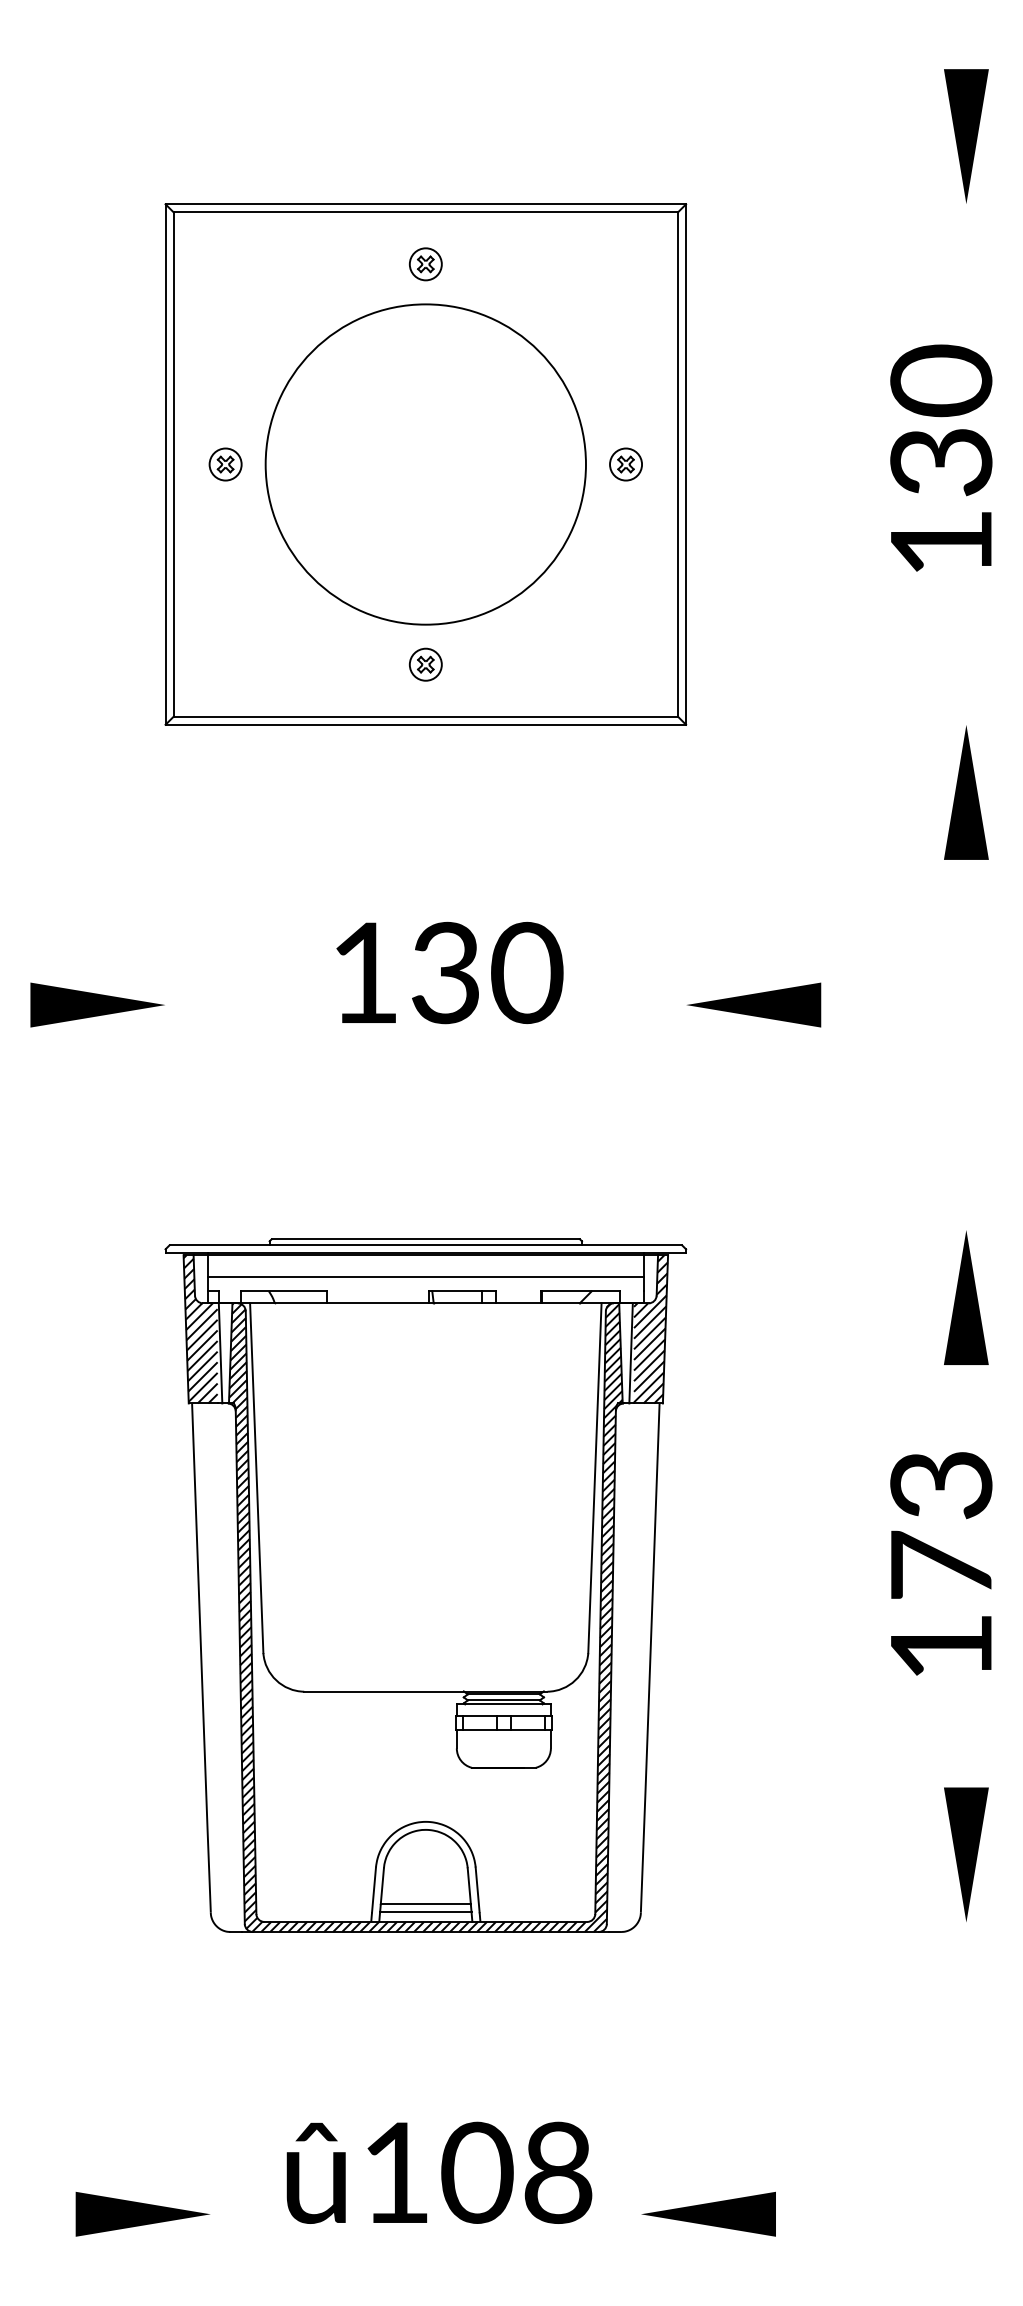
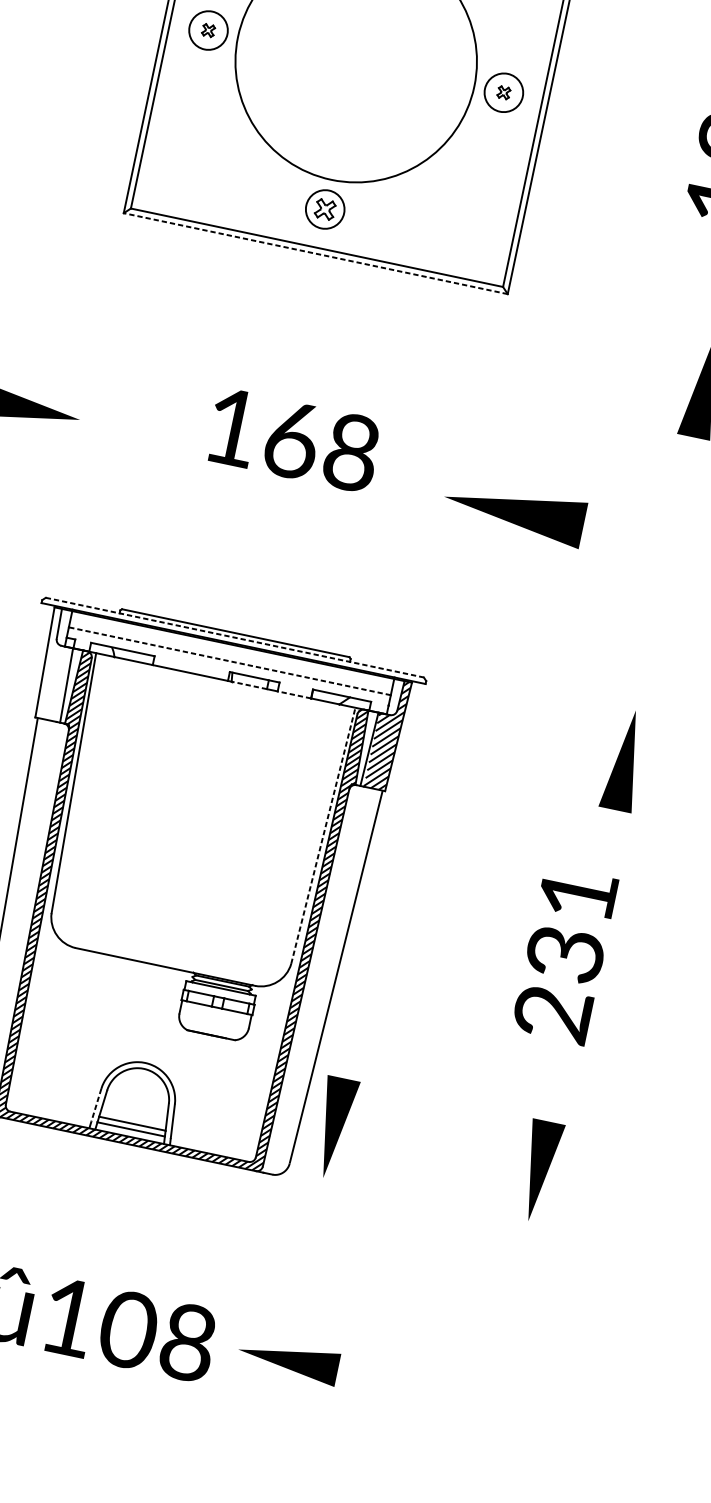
circle: (225, 464) -> (208, 30), size x1.6
circle: (626, 464) -> (504, 92), size x1.6
part: (425, 664) -> (324, 209), size x1.6
line: (425, 724) -> (315, 253), solid -> dashed
text: (487, 972) -> (322, 445), 130 -> 168
part: (754, 1004) -> (514, 511), size x1.4
line: (426, 1245) -> (235, 637), solid -> dashed
line: (425, 1277) -> (229, 661), solid -> dashed
line: (457, 1303) -> (249, 685), solid -> dashed
line: (518, 1303) -> (294, 694), solid -> dashed
hatch: (200, 1329) -> (55, 664), removed
line: (594, 1477) -> (323, 835), solid -> dashed
text: (941, 1566) -> (565, 954), 173 -> 231
part: (688, 1854) -> (333, 1127), added
line: (373, 1890) -> (95, 1105), solid -> dashed
part: (708, 2213) -> (288, 1359), moved

